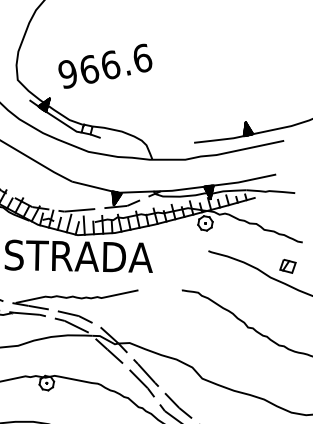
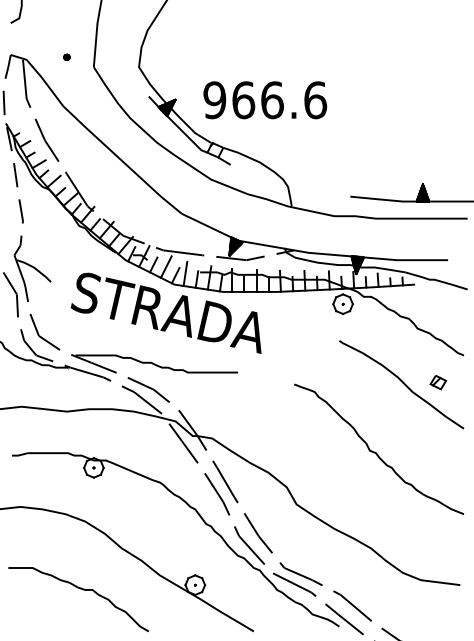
text: (105, 66) -> (265, 100), moved
part: (288, 266) -> (438, 382), size x0.7

